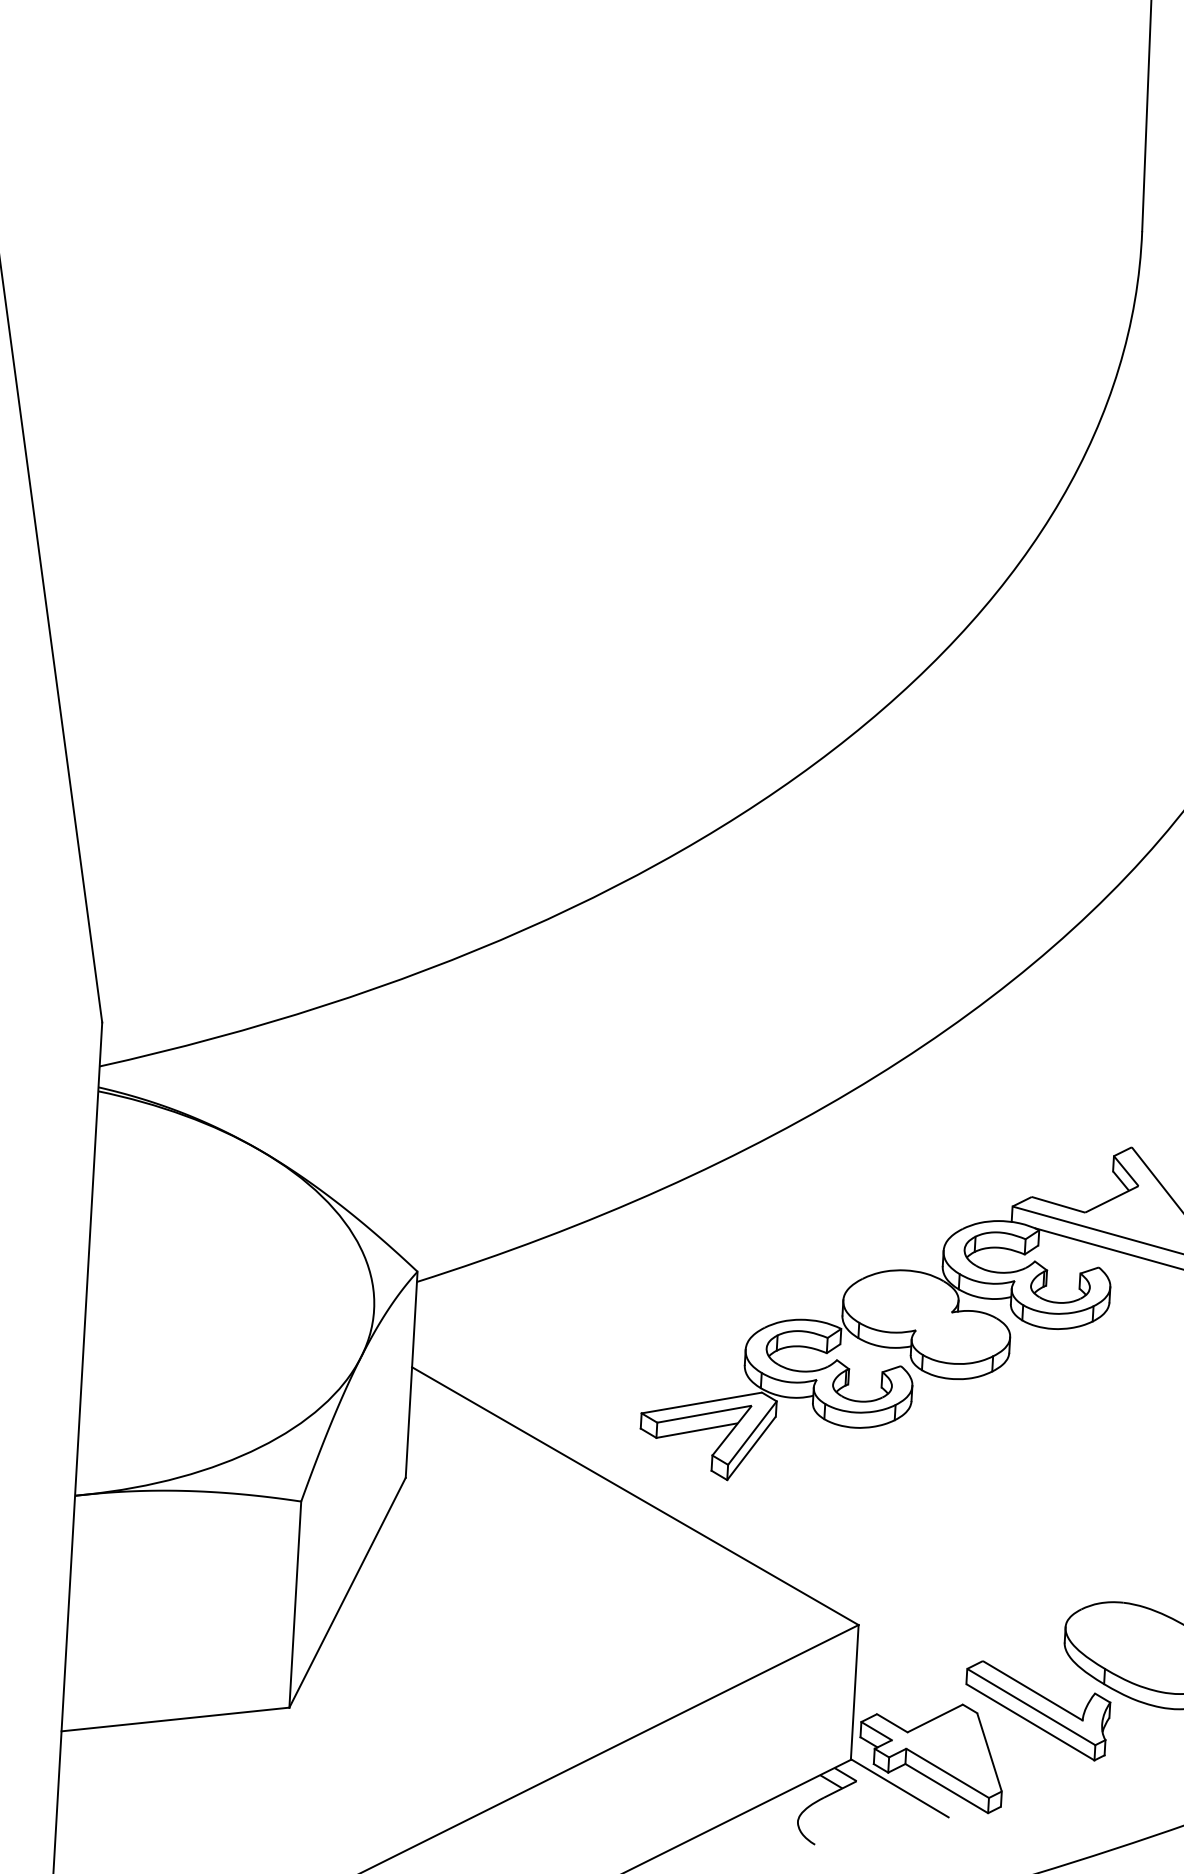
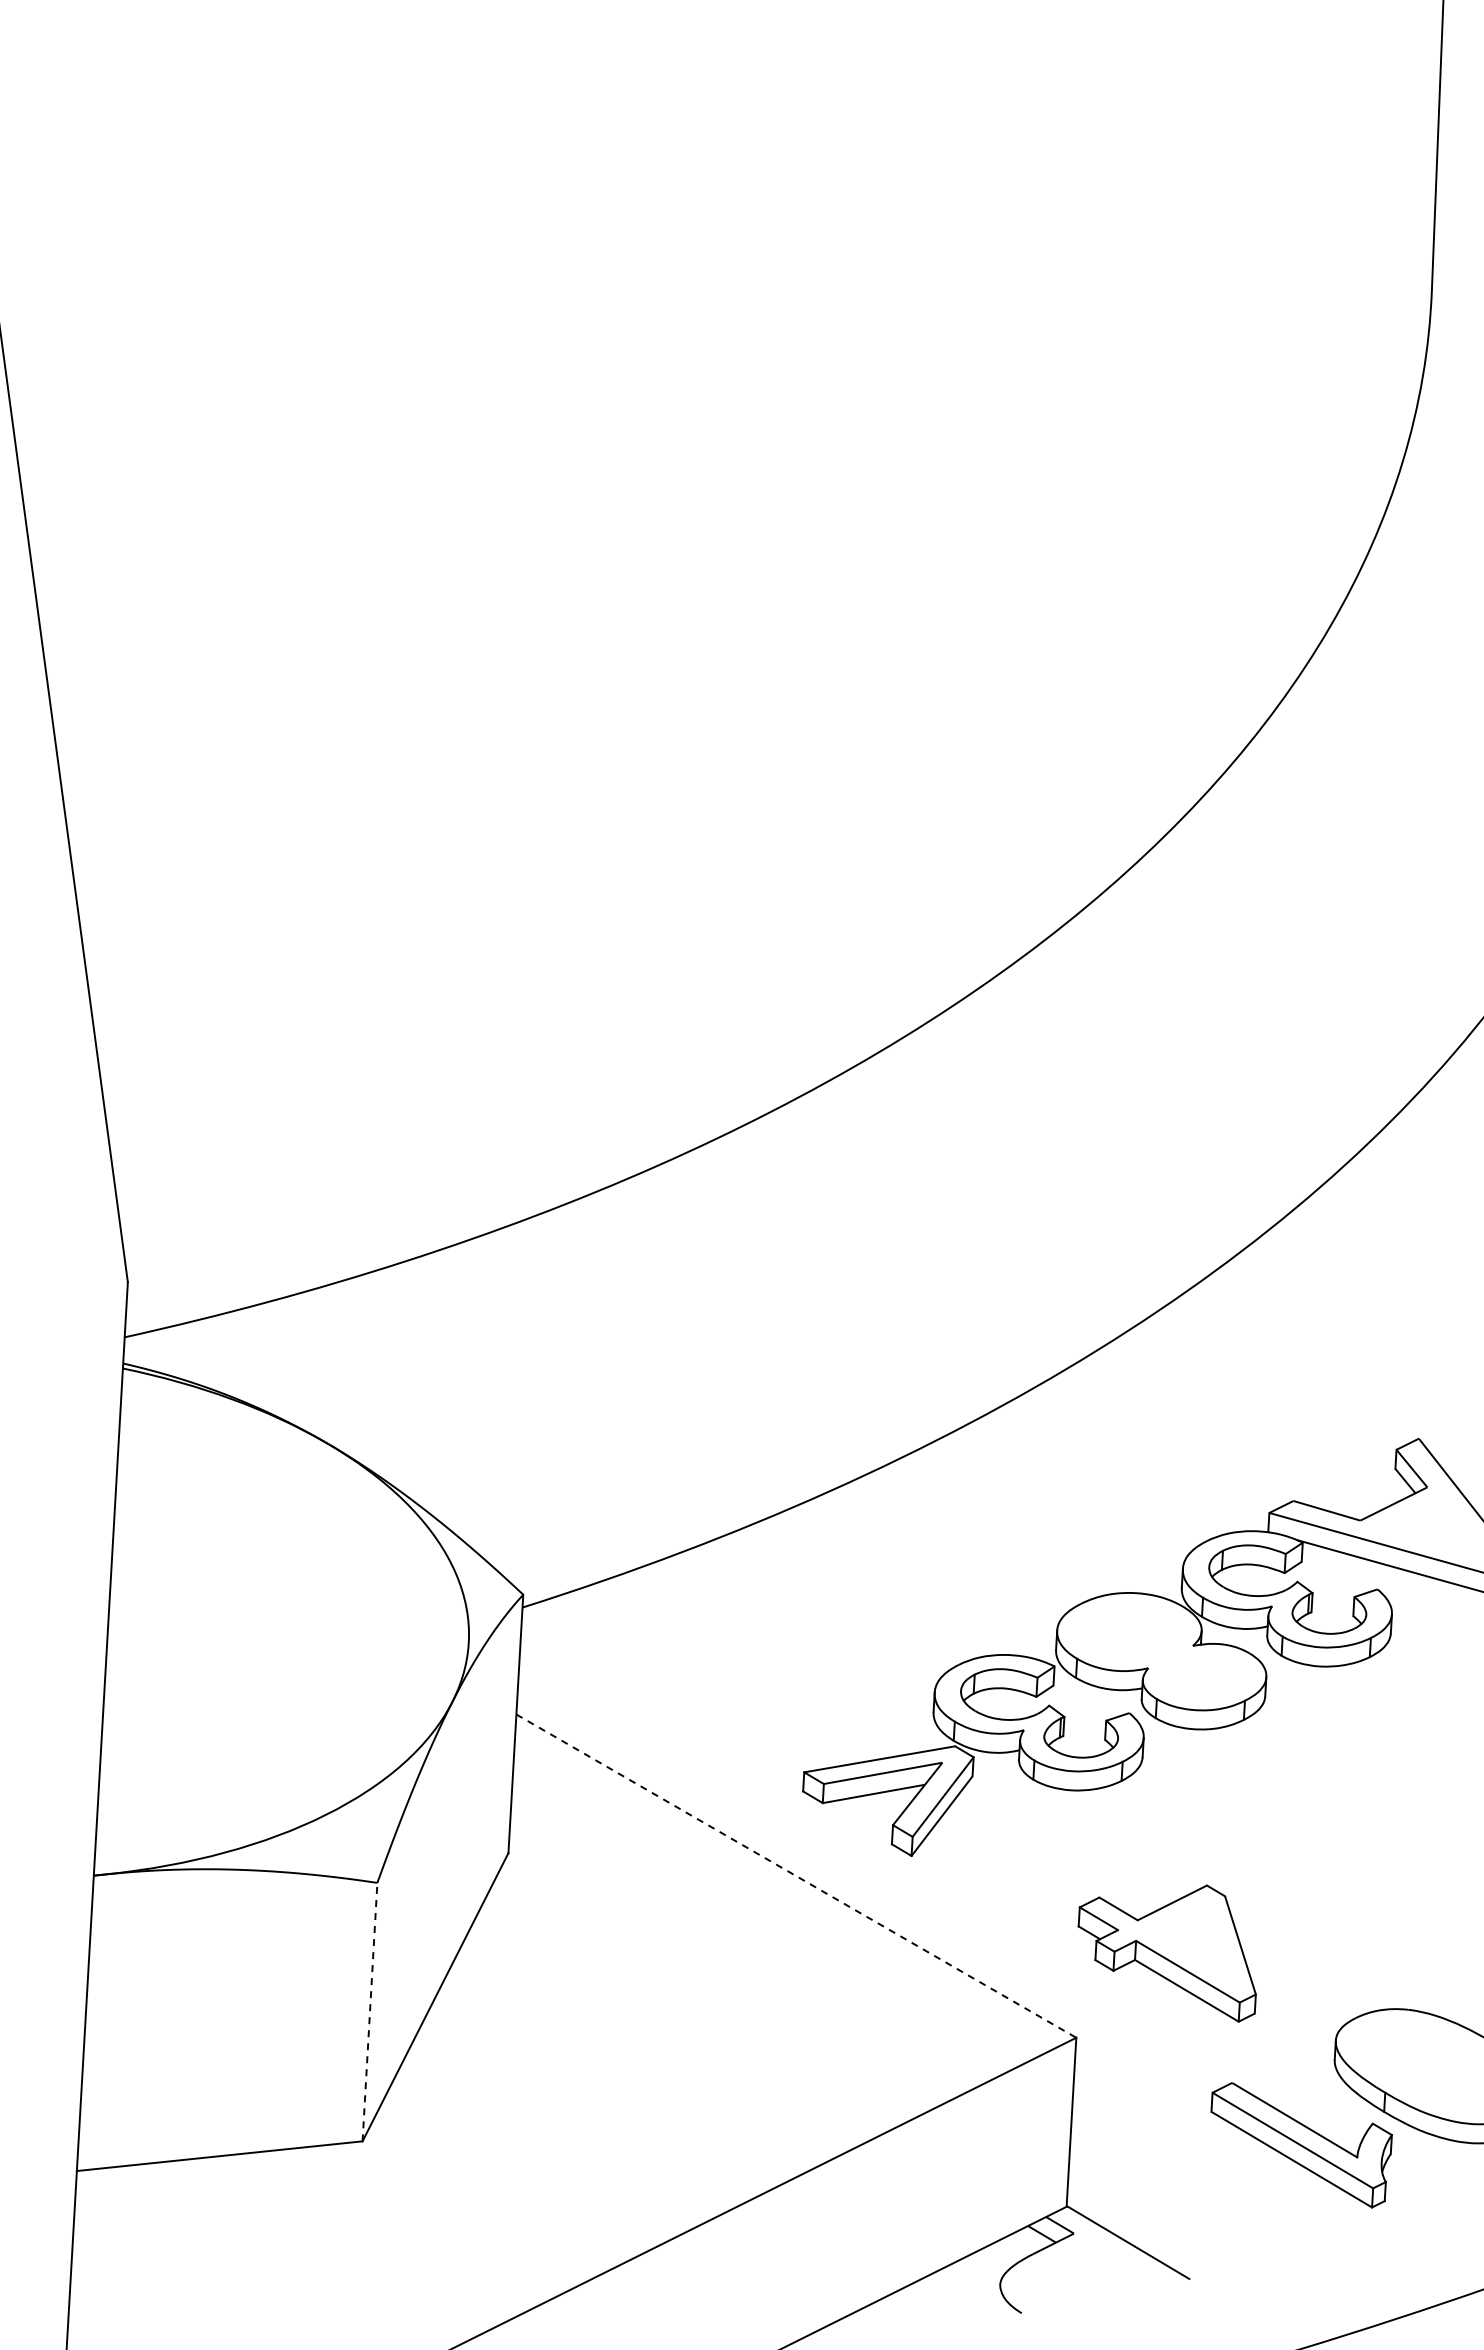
line: (635, 1496) -> (796, 1876), solid -> dashed
line: (295, 1604) -> (370, 2011), solid -> dashed
part: (930, 1758) -> (1166, 1953), moved

